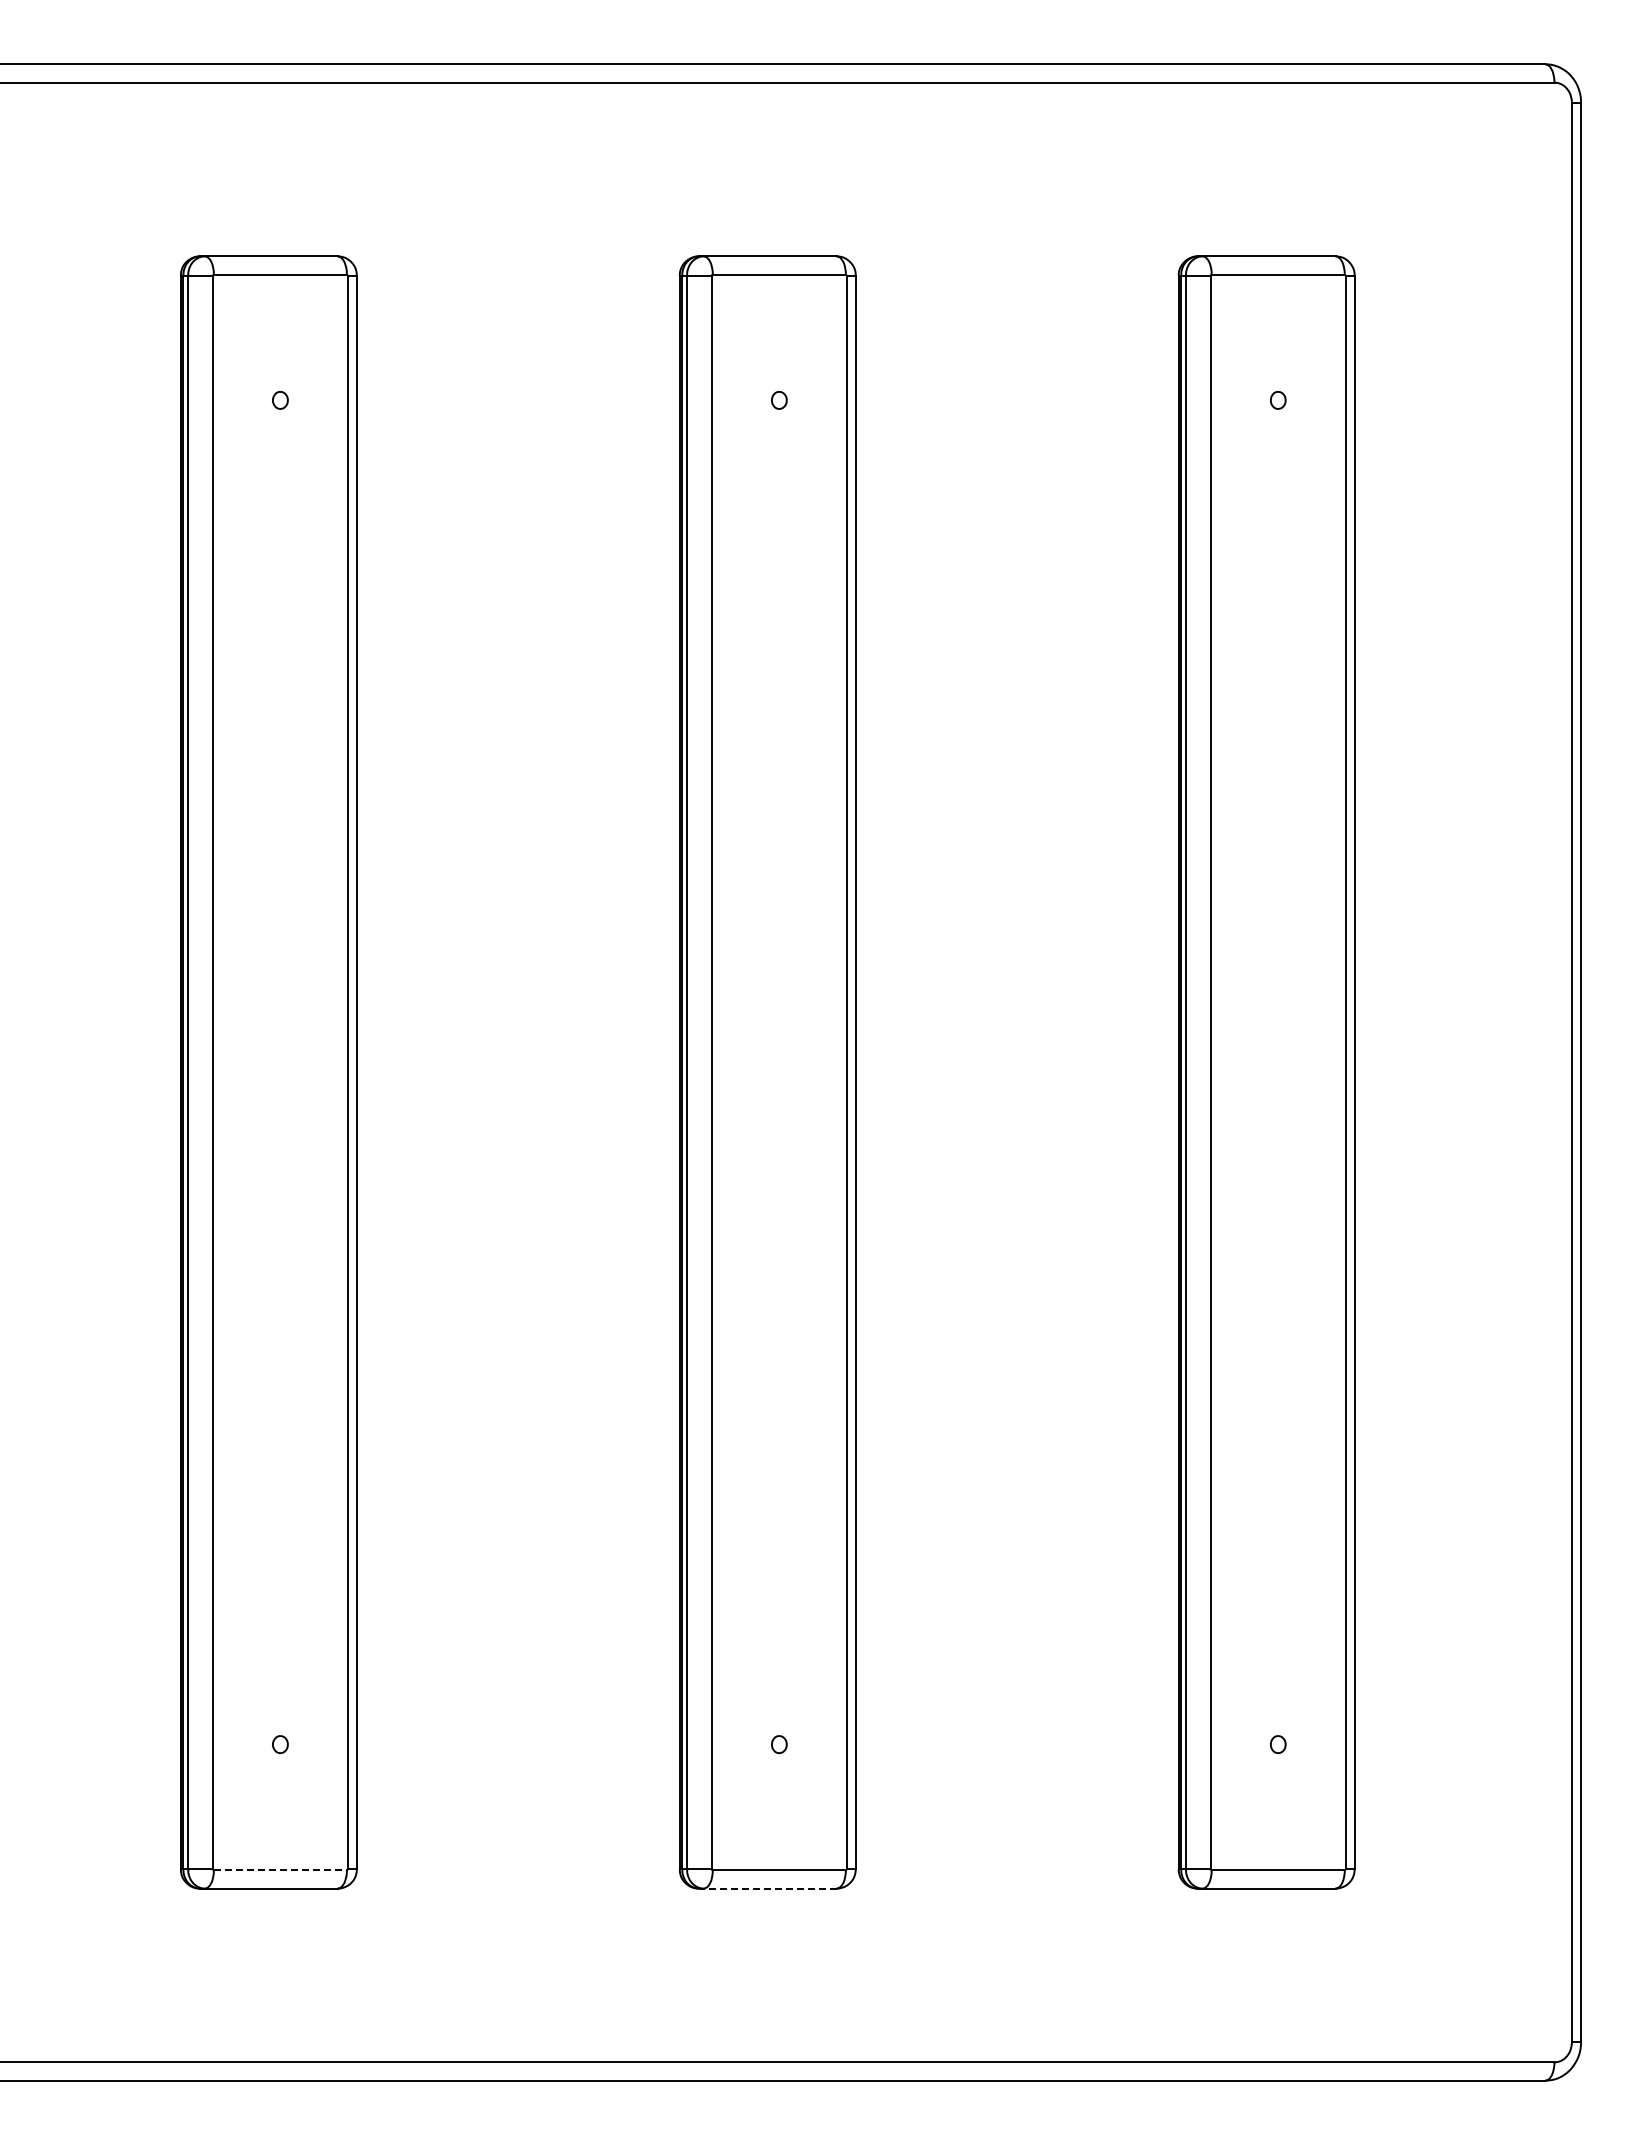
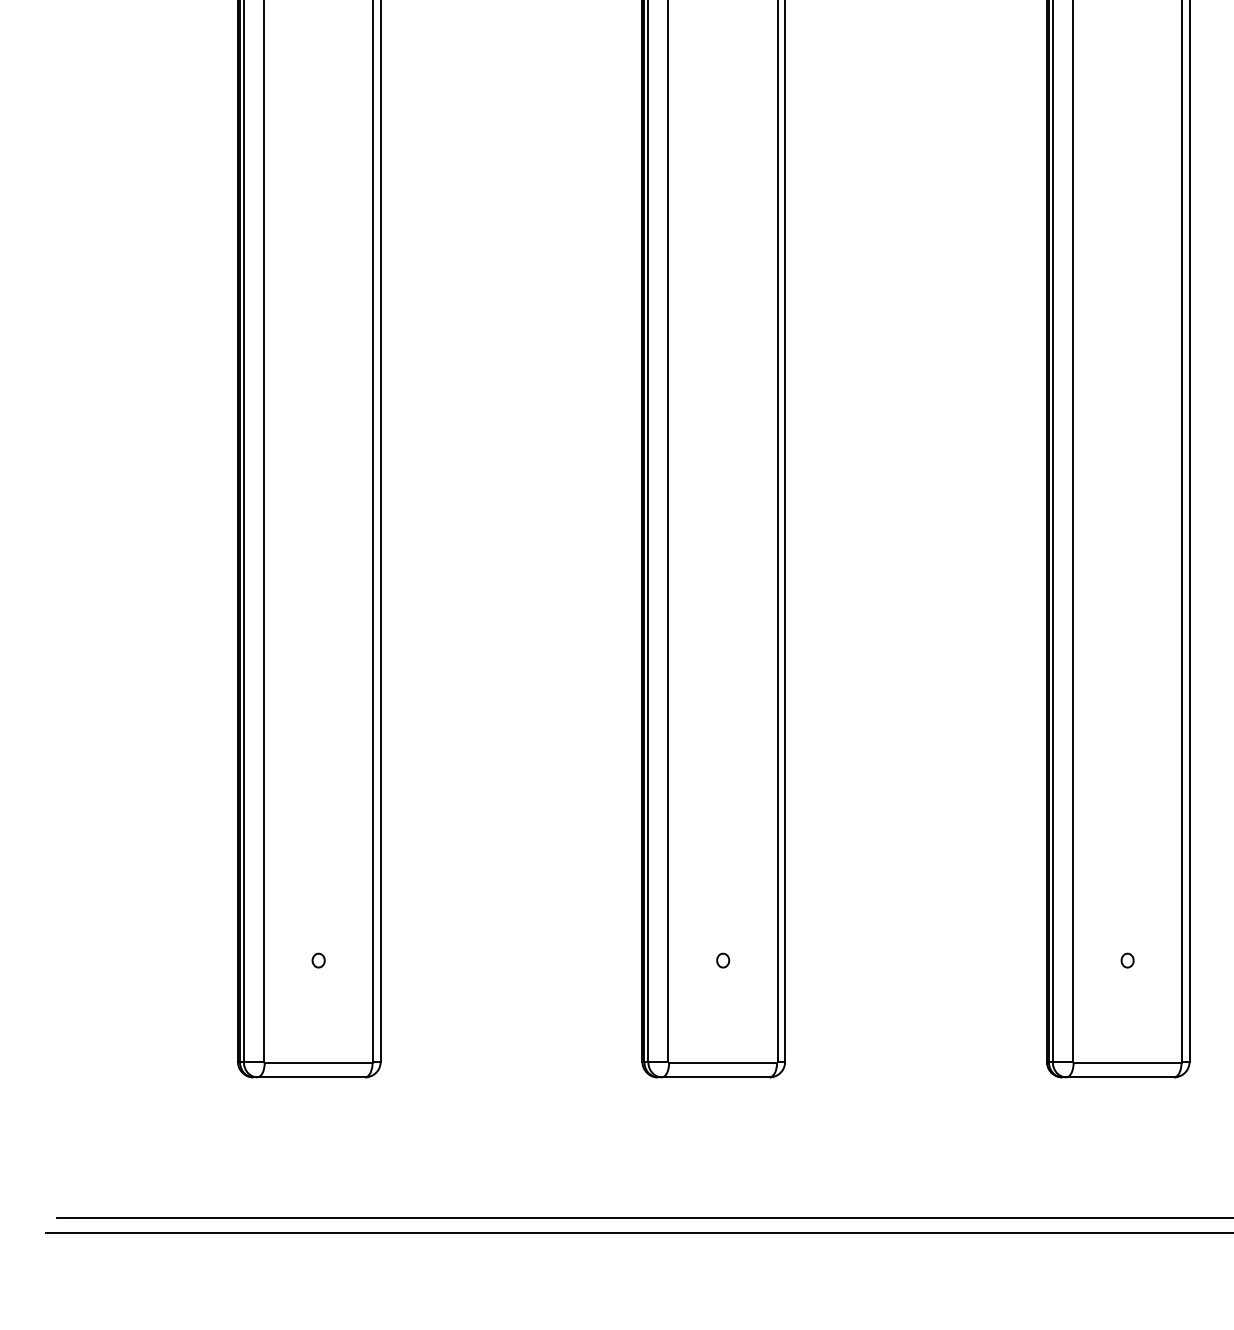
line: (280, 1870) -> (318, 1062), dashed -> solid
line: (767, 1888) -> (713, 1077), dashed -> solid

